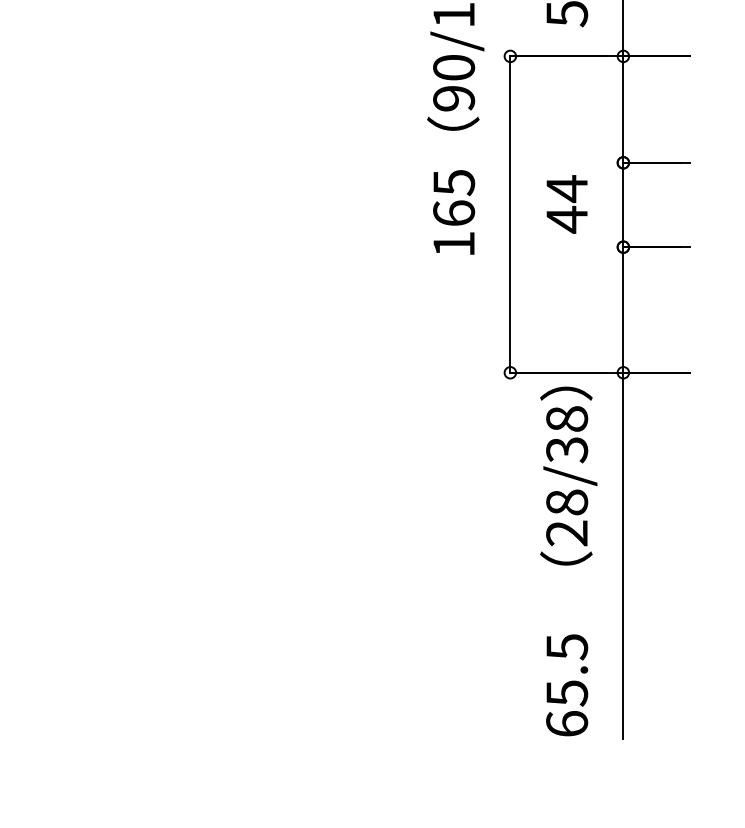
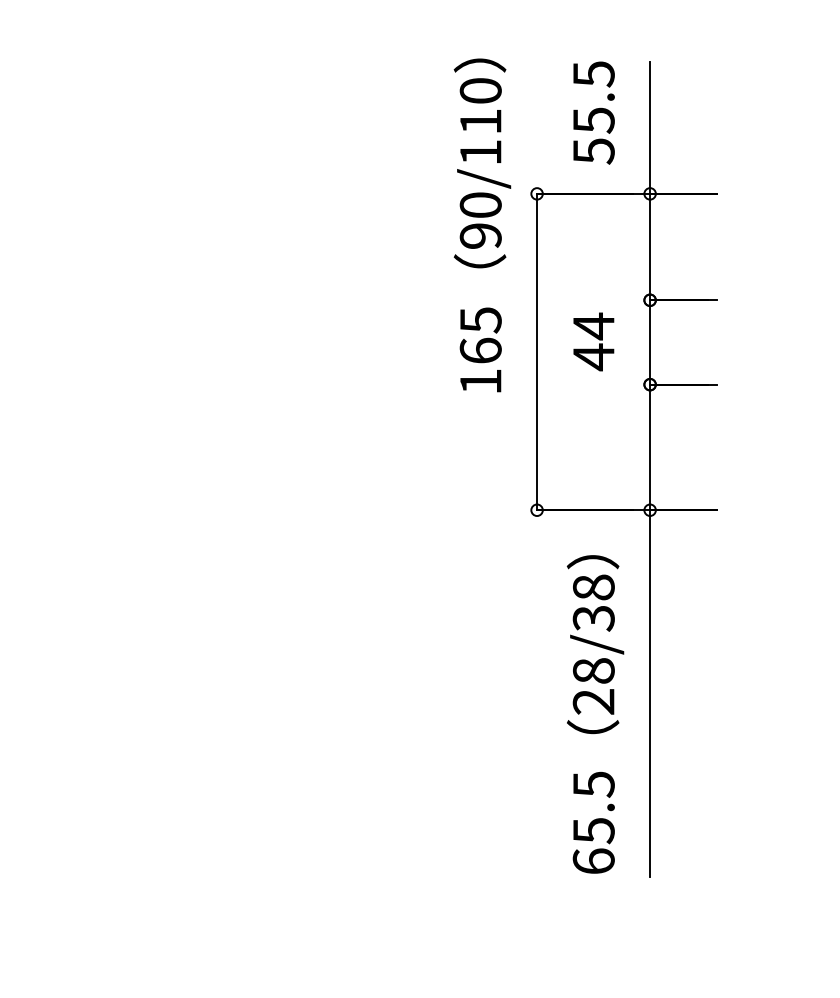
text: (568, 476) -> (595, 644), moved

